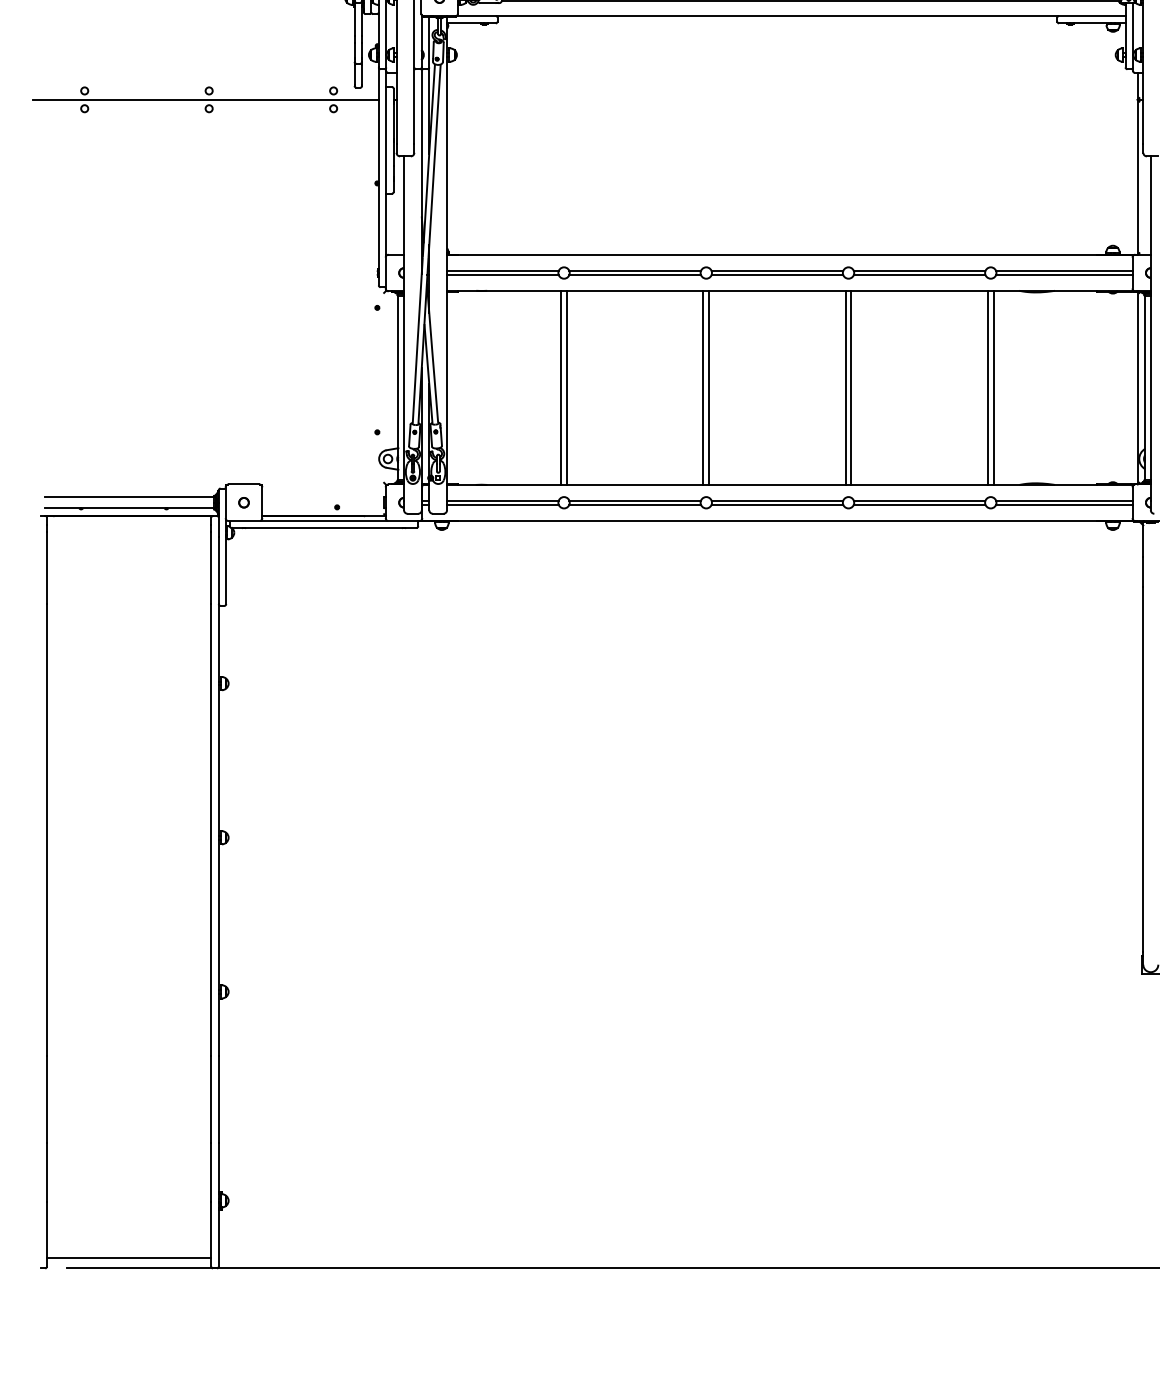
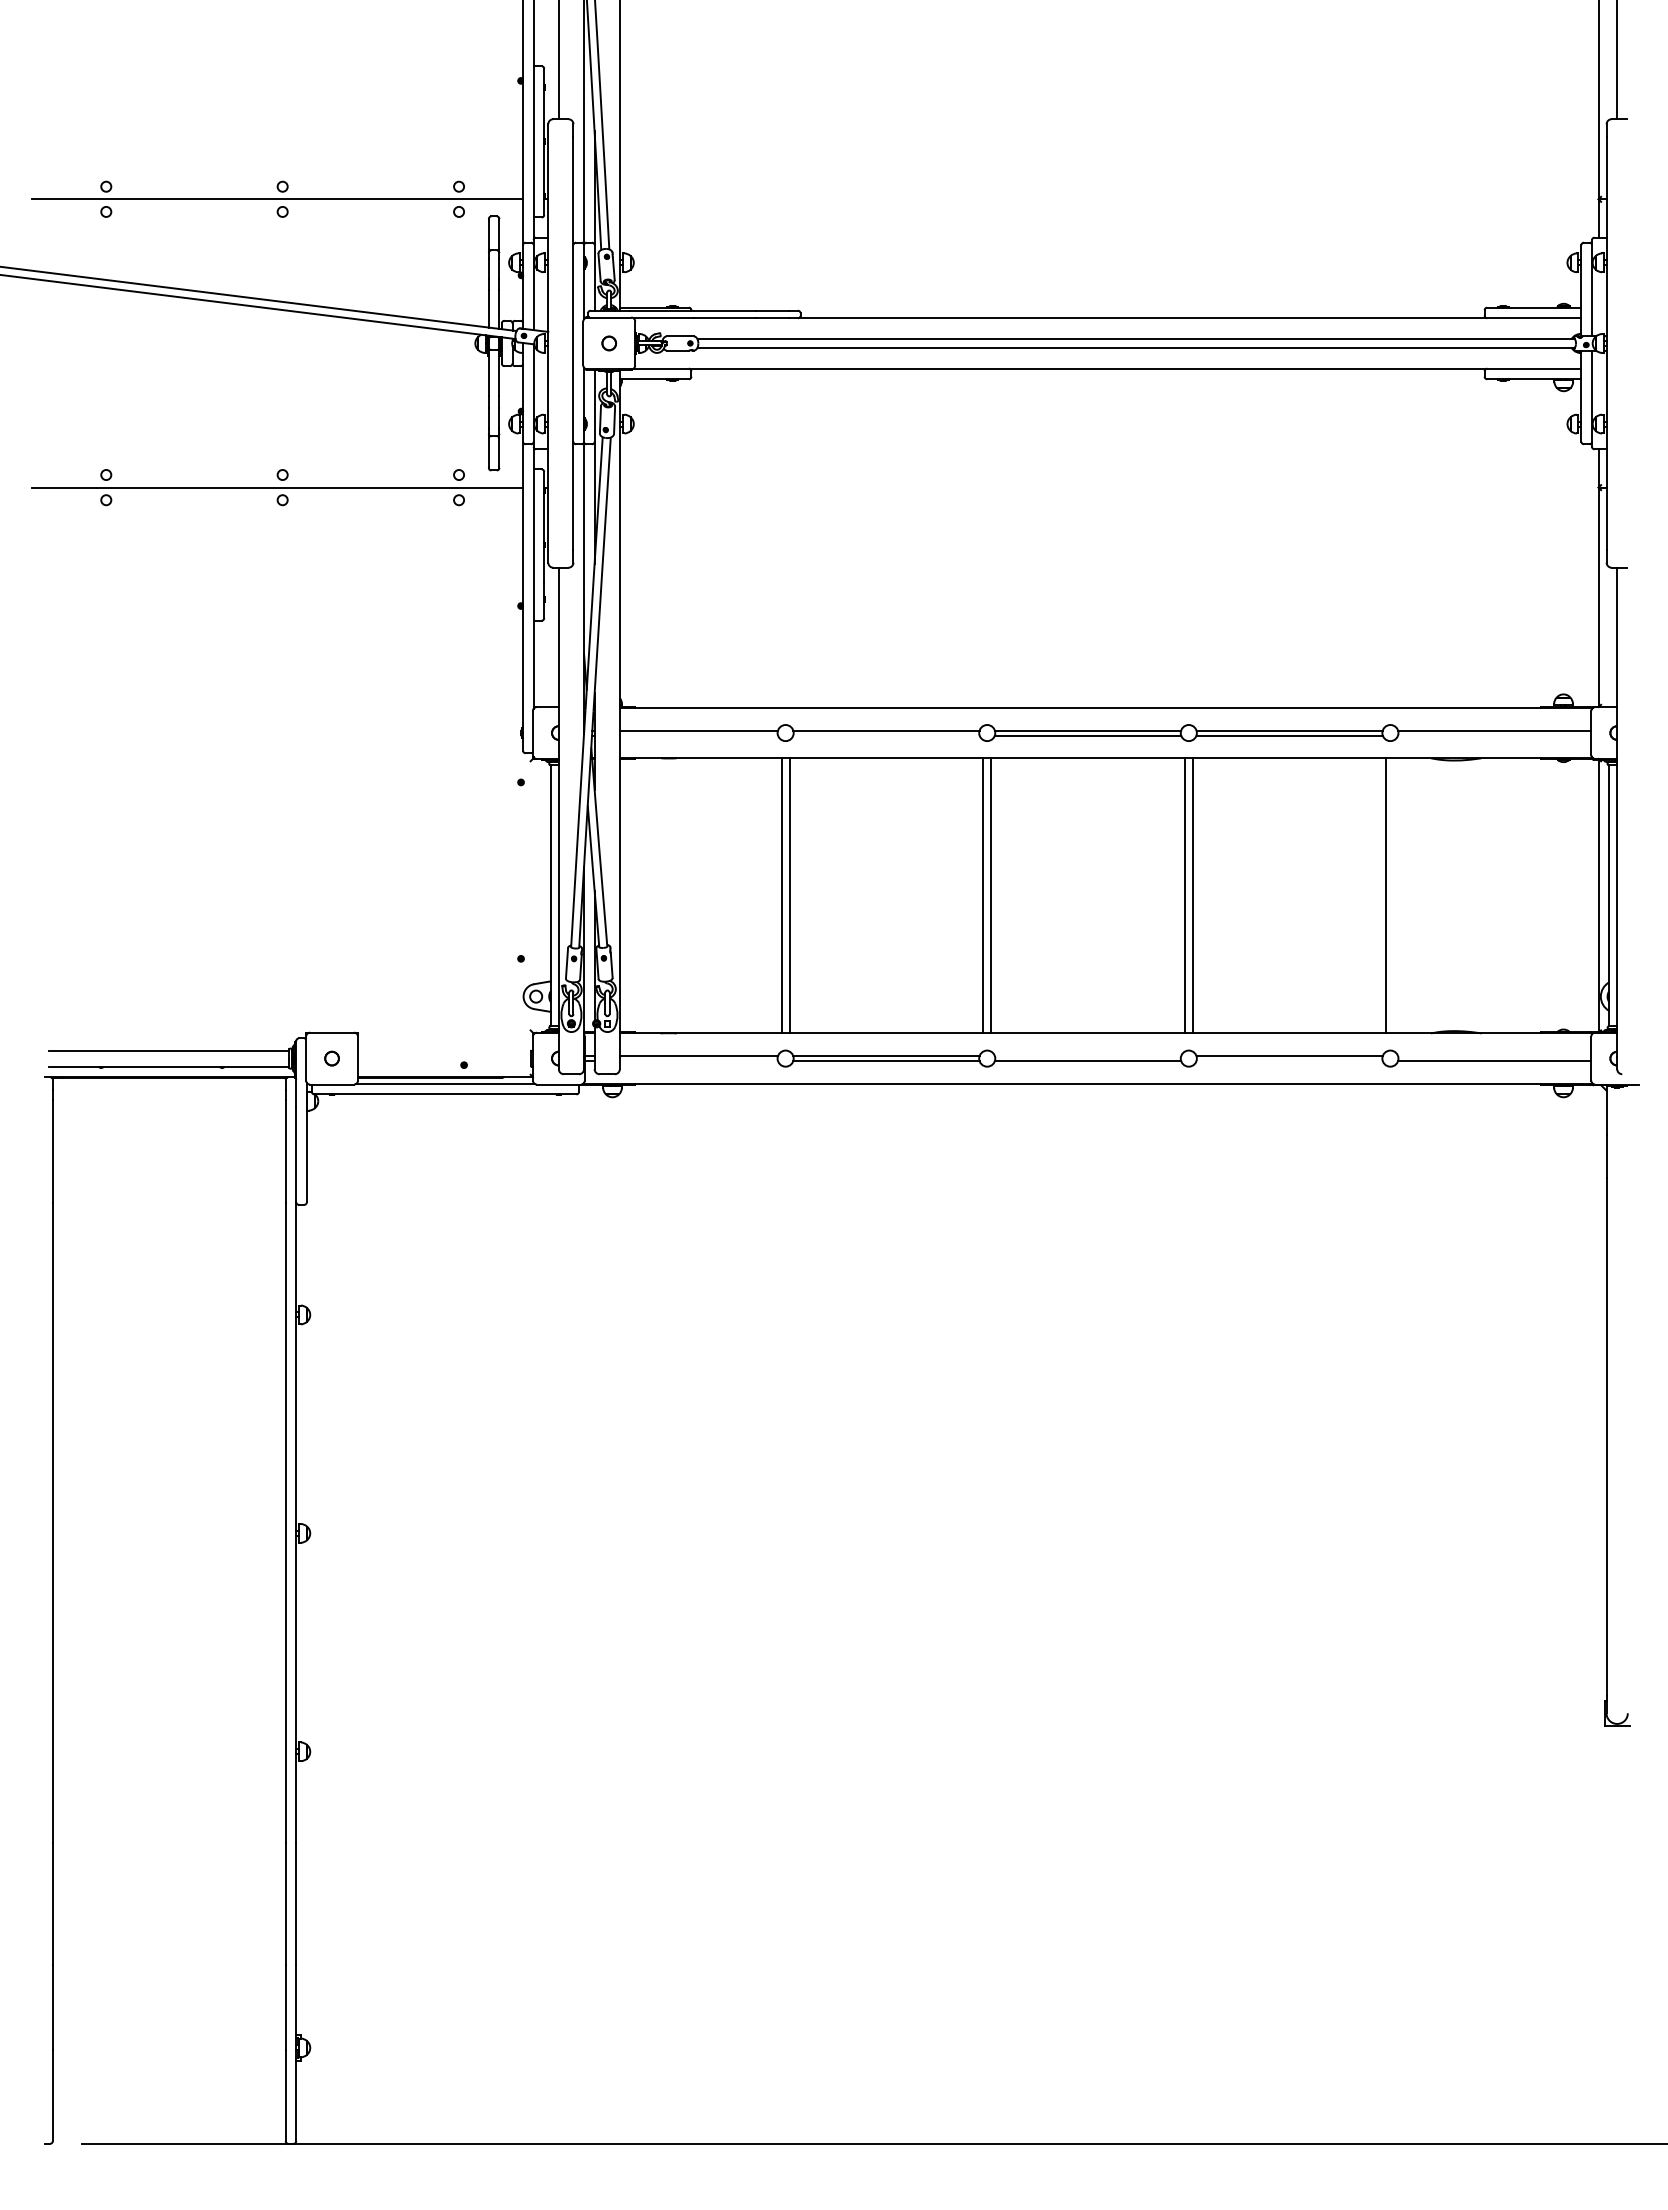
line: (502, 274) -> (698, 735), removed
line: (635, 274) -> (886, 735), removed
line: (1064, 274) -> (1494, 735), removed
line: (993, 387) -> (1394, 895), removed
line: (777, 501) -> (1087, 1056), removed
line: (1064, 501) -> (1494, 1056), removed
line: (502, 504) -> (698, 1061), removed
line: (919, 504) -> (1289, 1061), removed
line: (128, 1258) -> (168, 2129), removed

